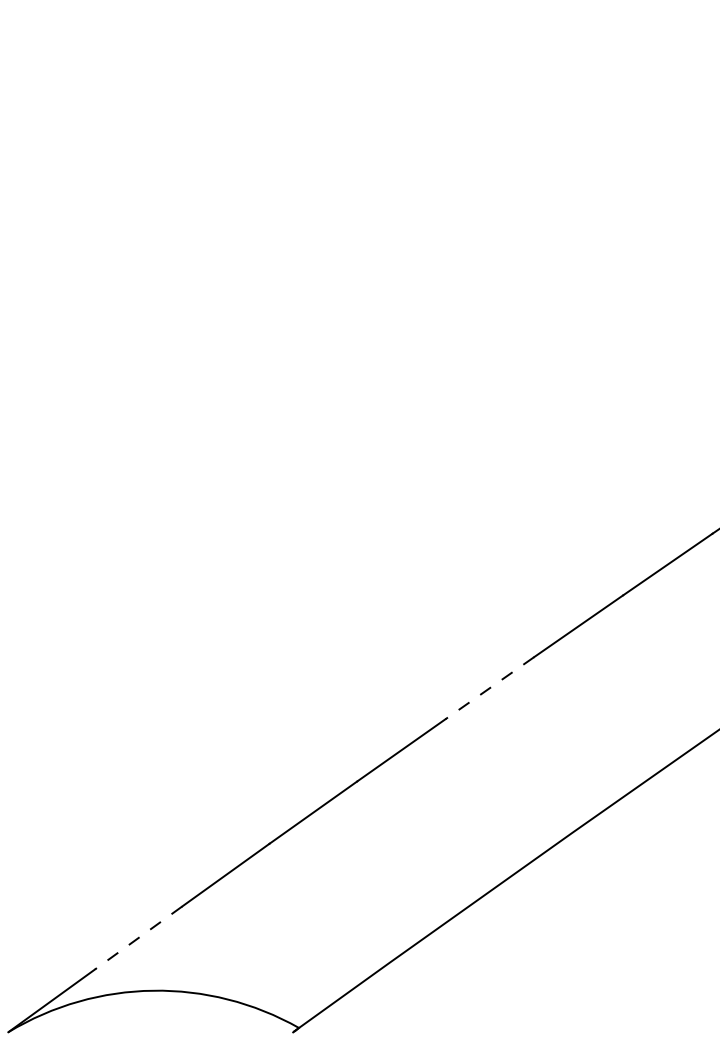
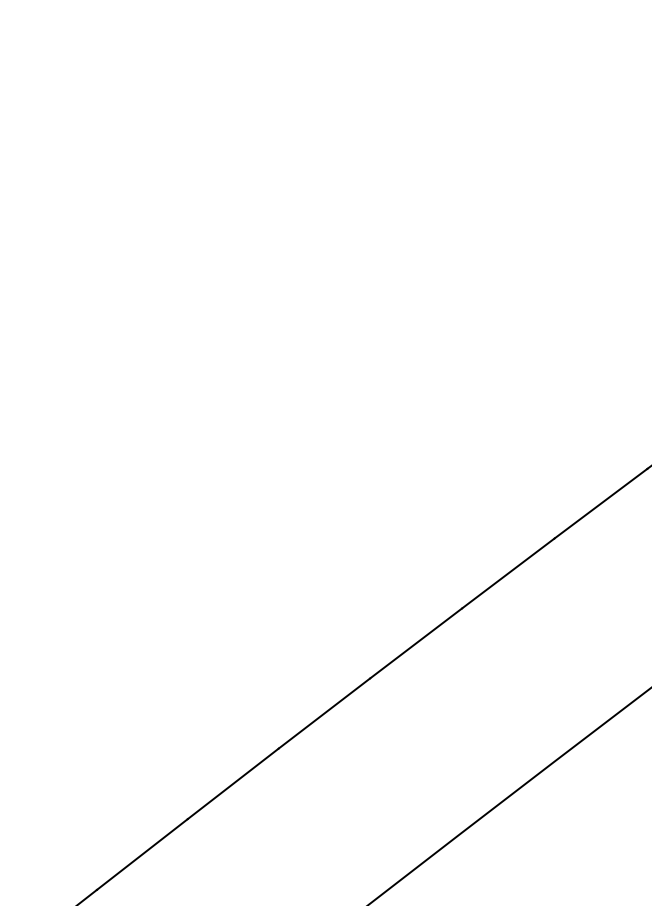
line: (489, 688) -> (508, 573), dashed -> solid
line: (138, 937) -> (142, 854), dashed -> solid

